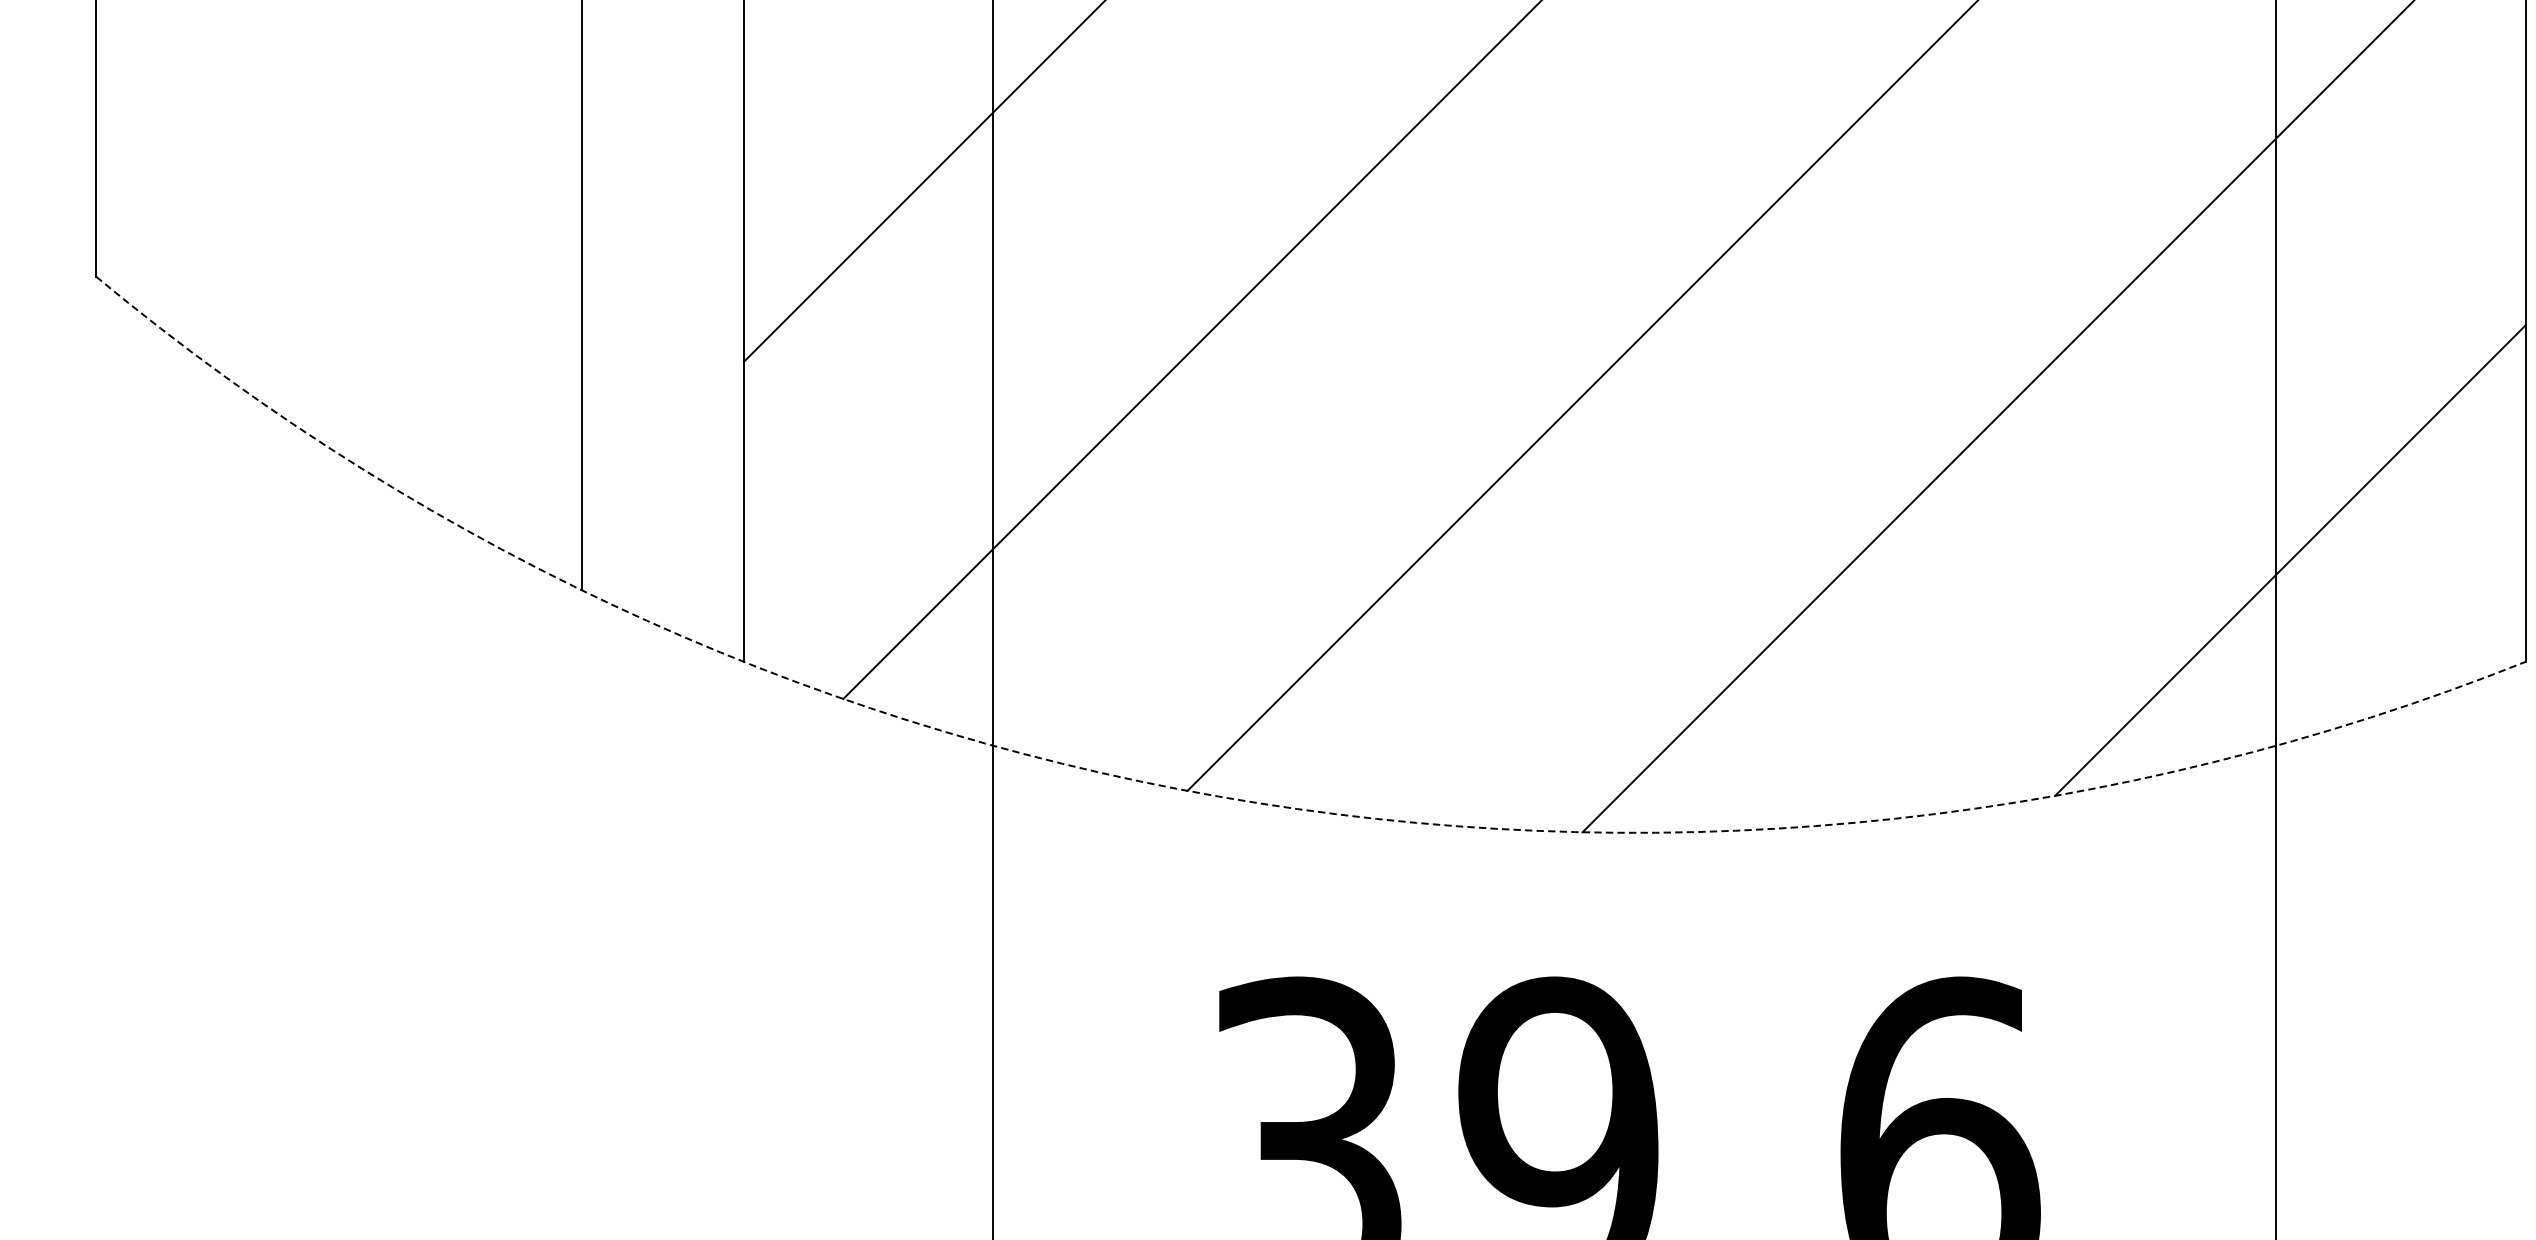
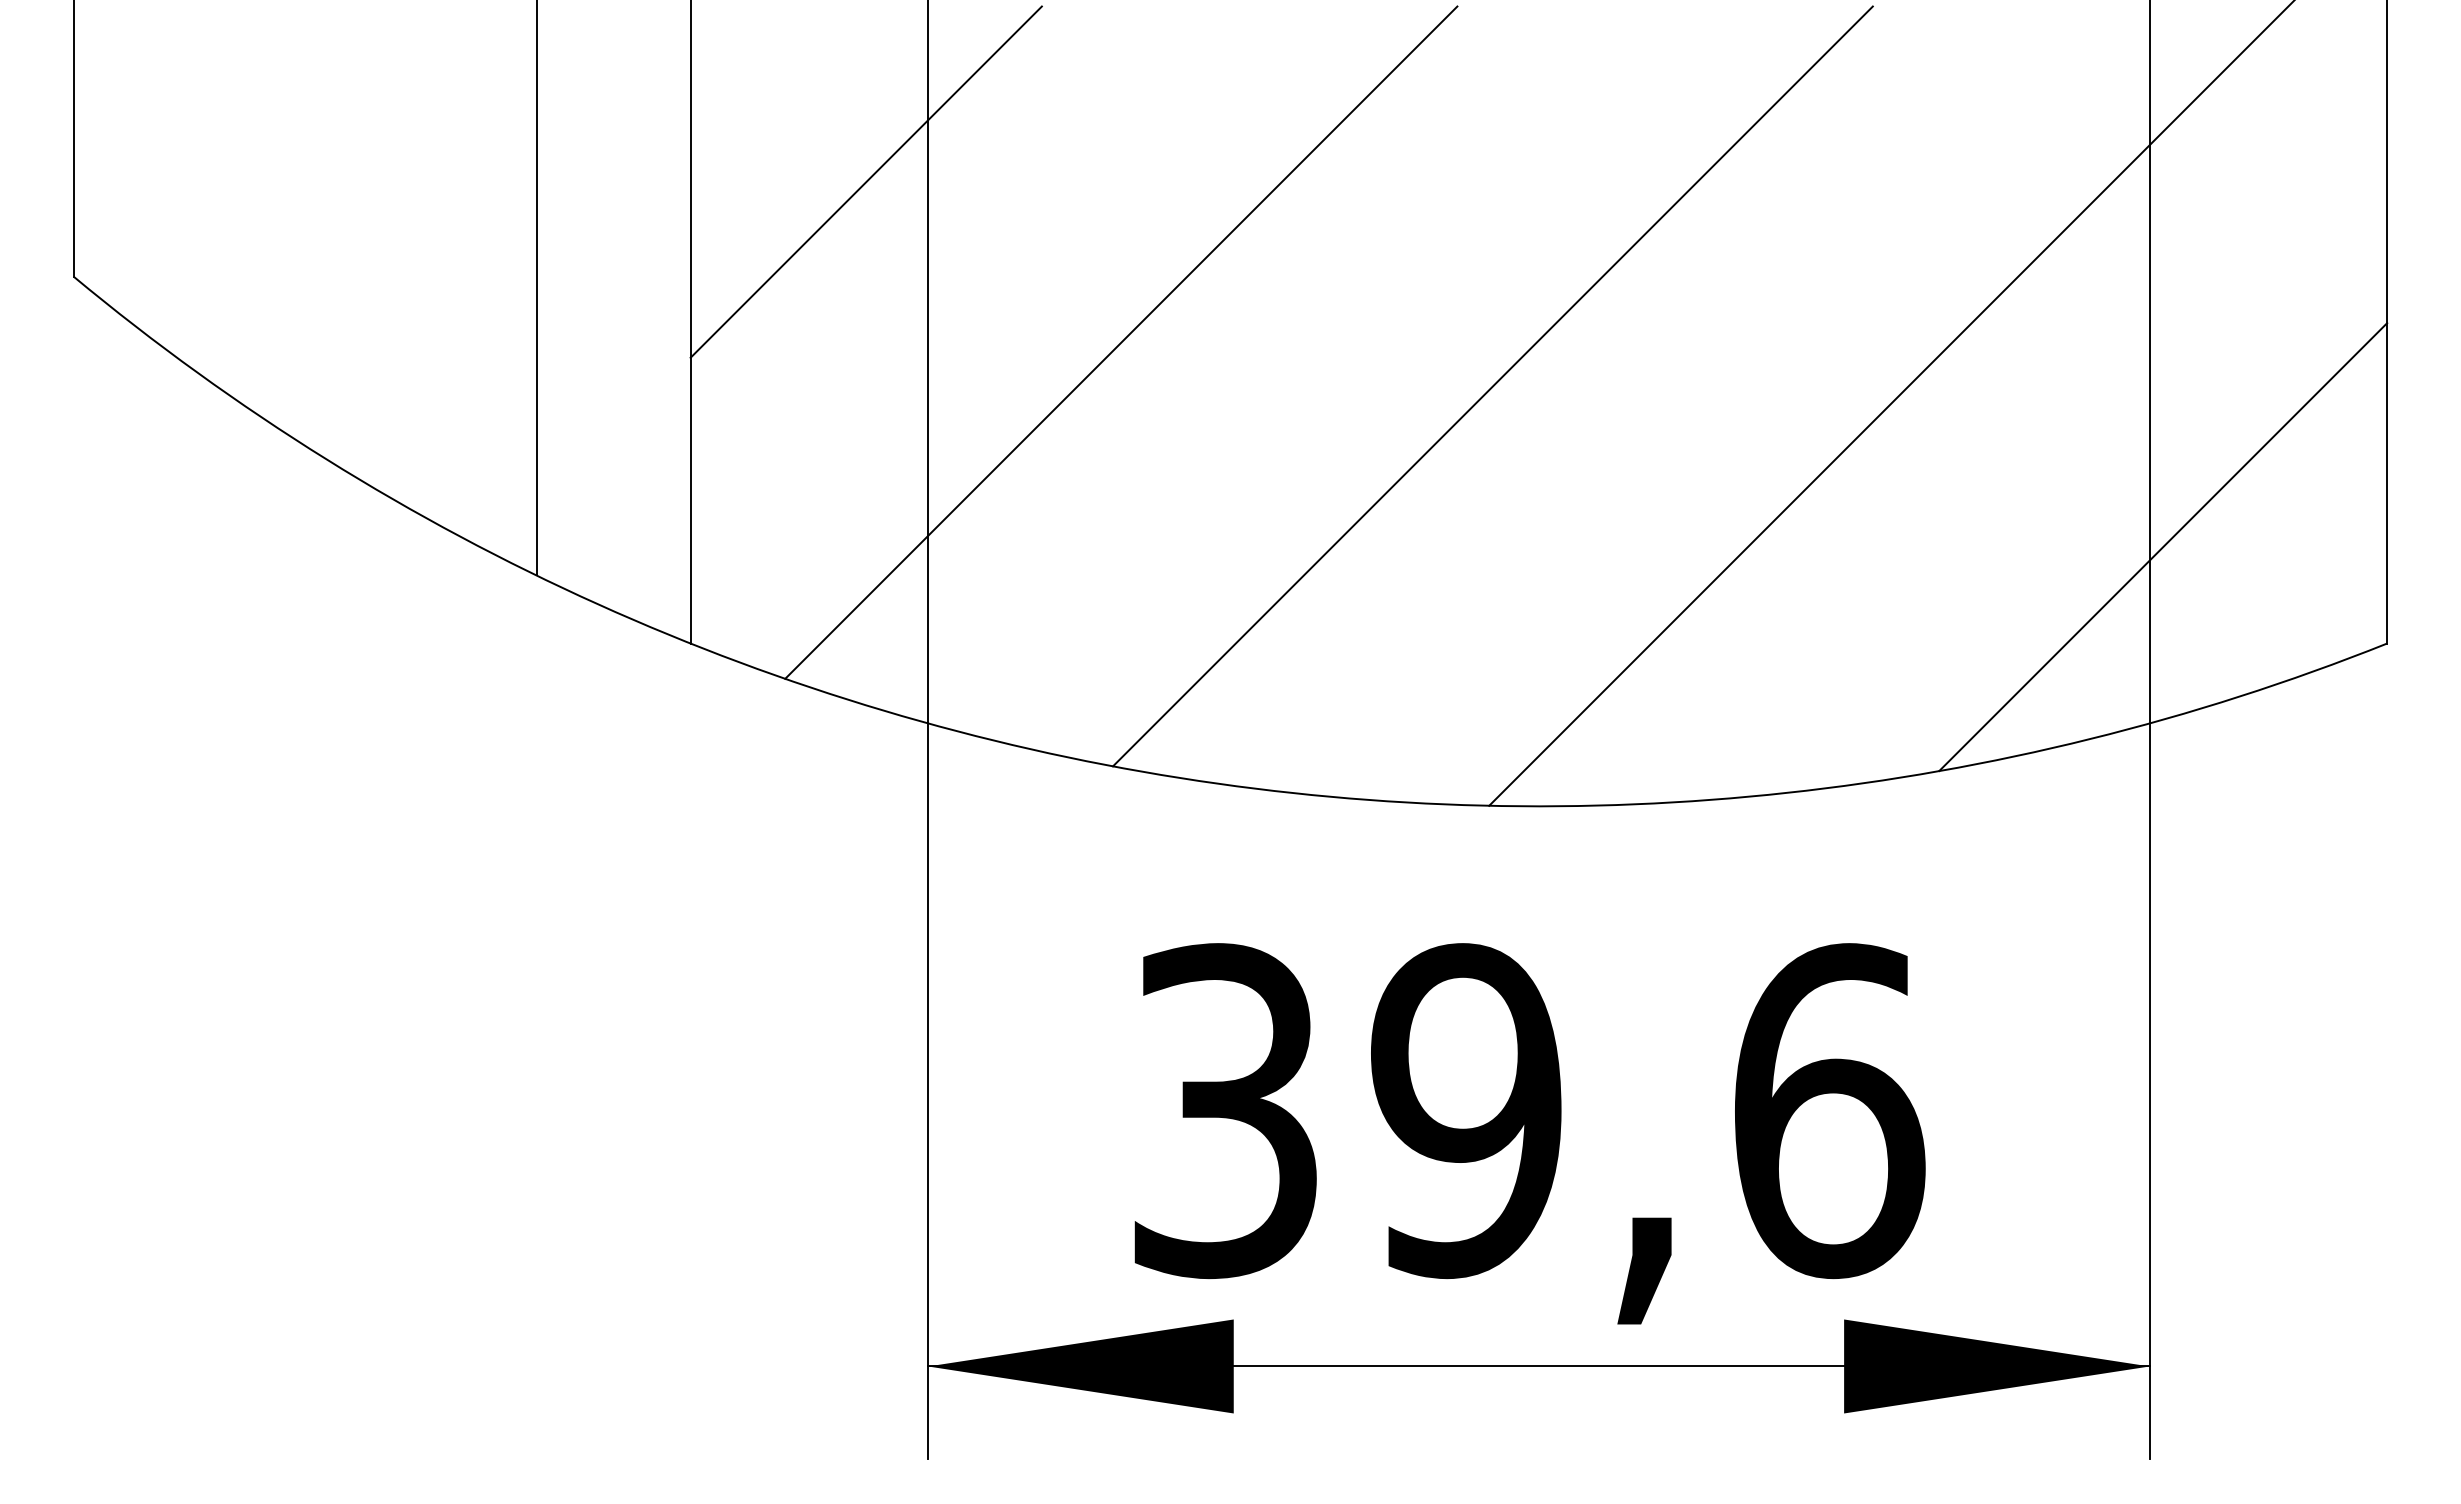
arc: (1258, 803) -> (1180, 778), dashed -> solid

